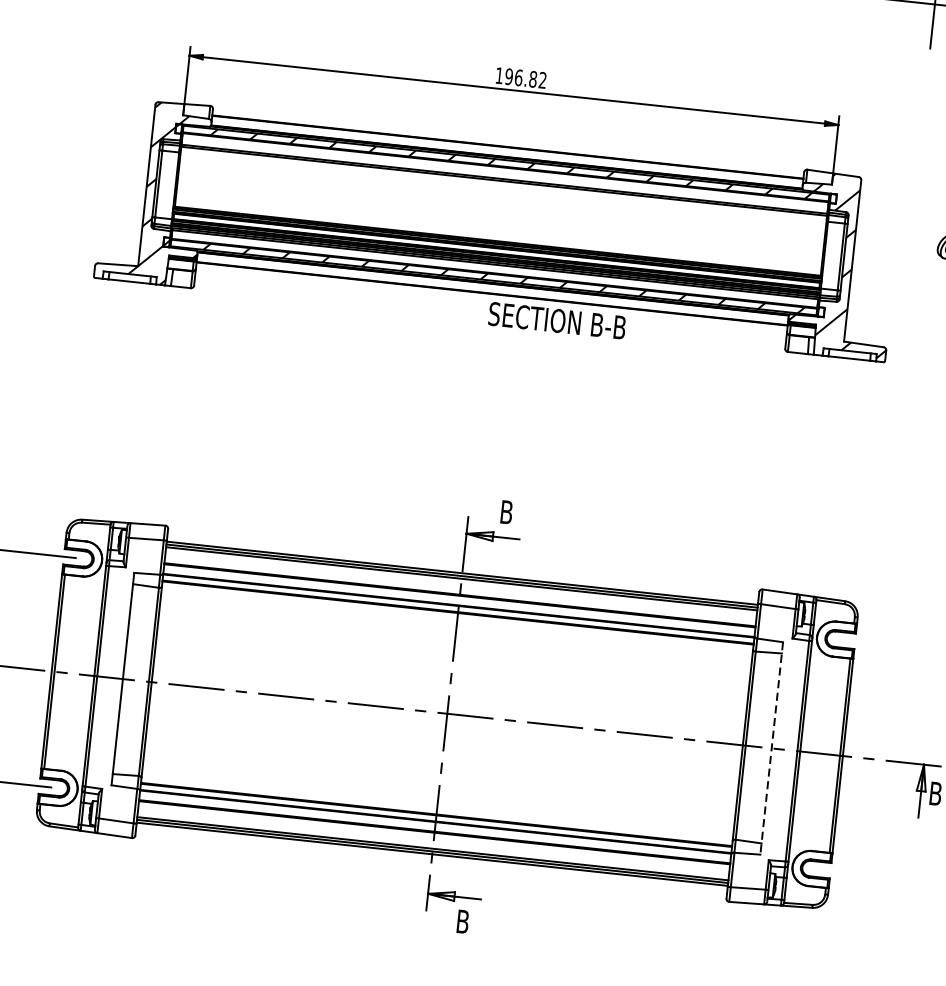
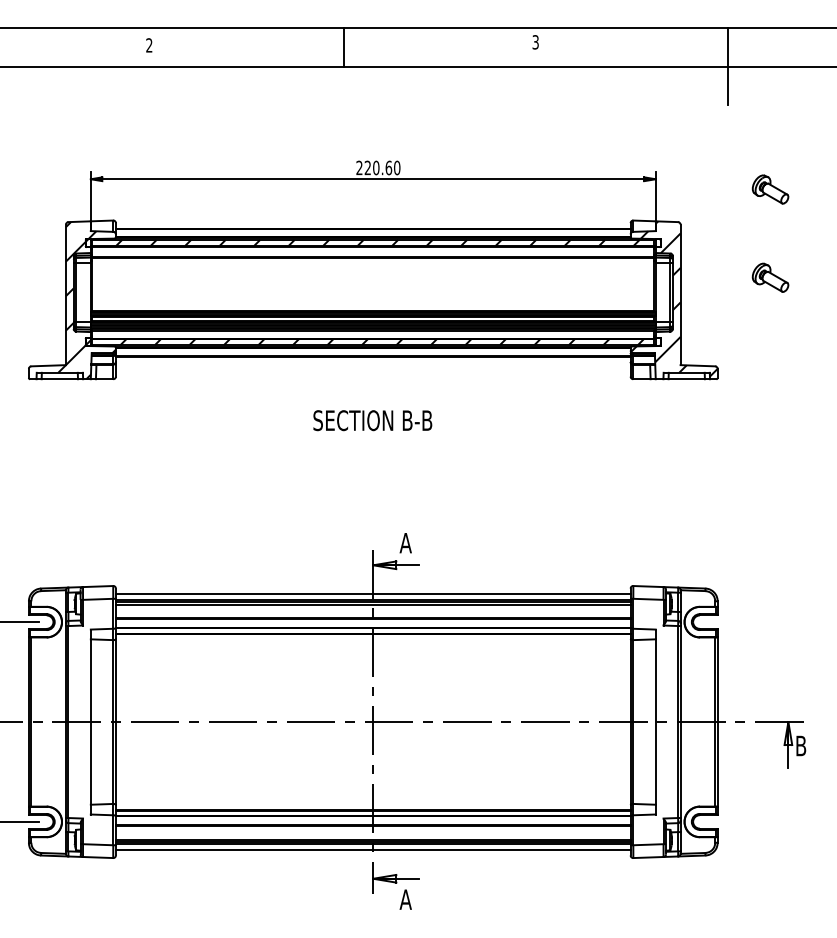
text: (521, 77) -> (378, 167), 196.82 -> 220.60
text: (556, 320) -> (372, 420), moved
text: (506, 512) -> (405, 543), B -> A
line: (462, 566) -> (372, 593), added
line: (771, 748) -> (655, 722), dashed -> solid
line: (430, 861) -> (372, 850), added
text: (462, 921) -> (405, 899), B -> A

